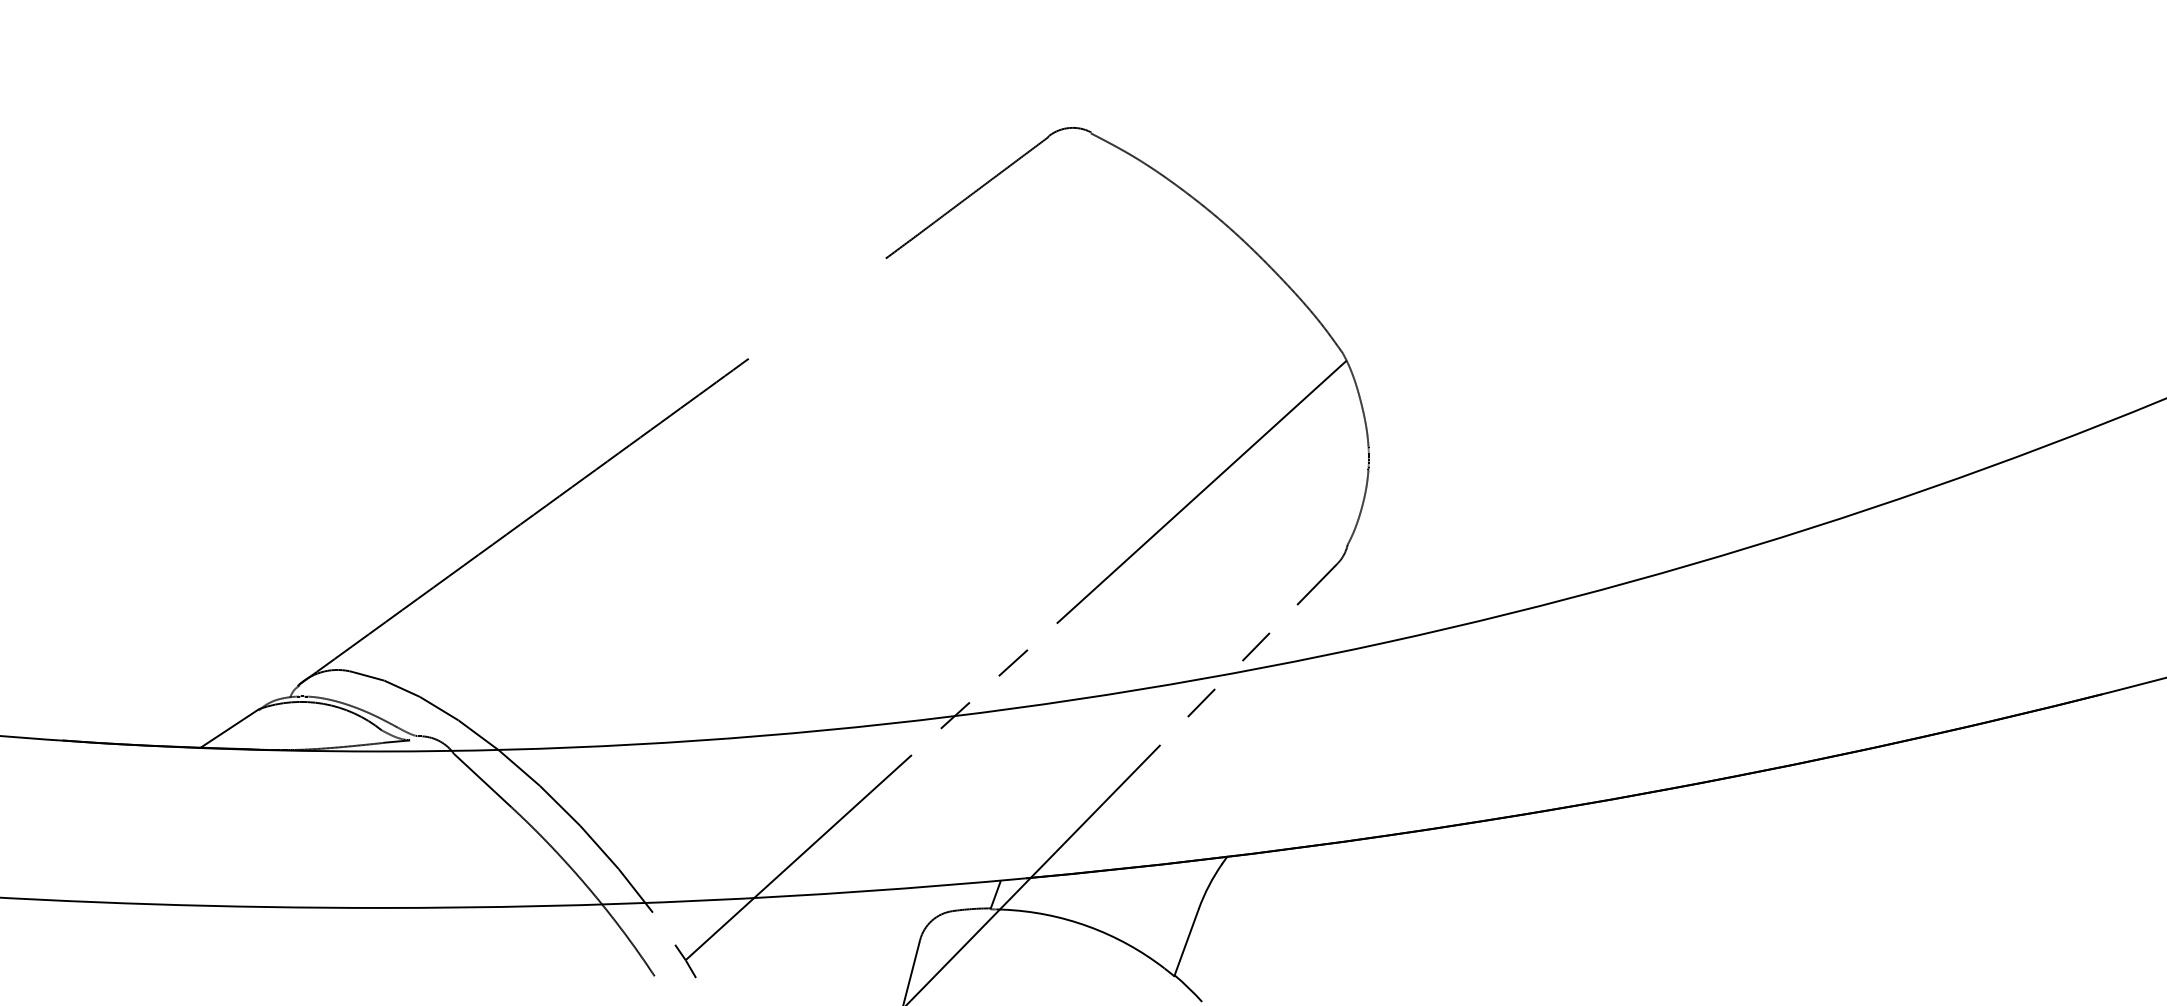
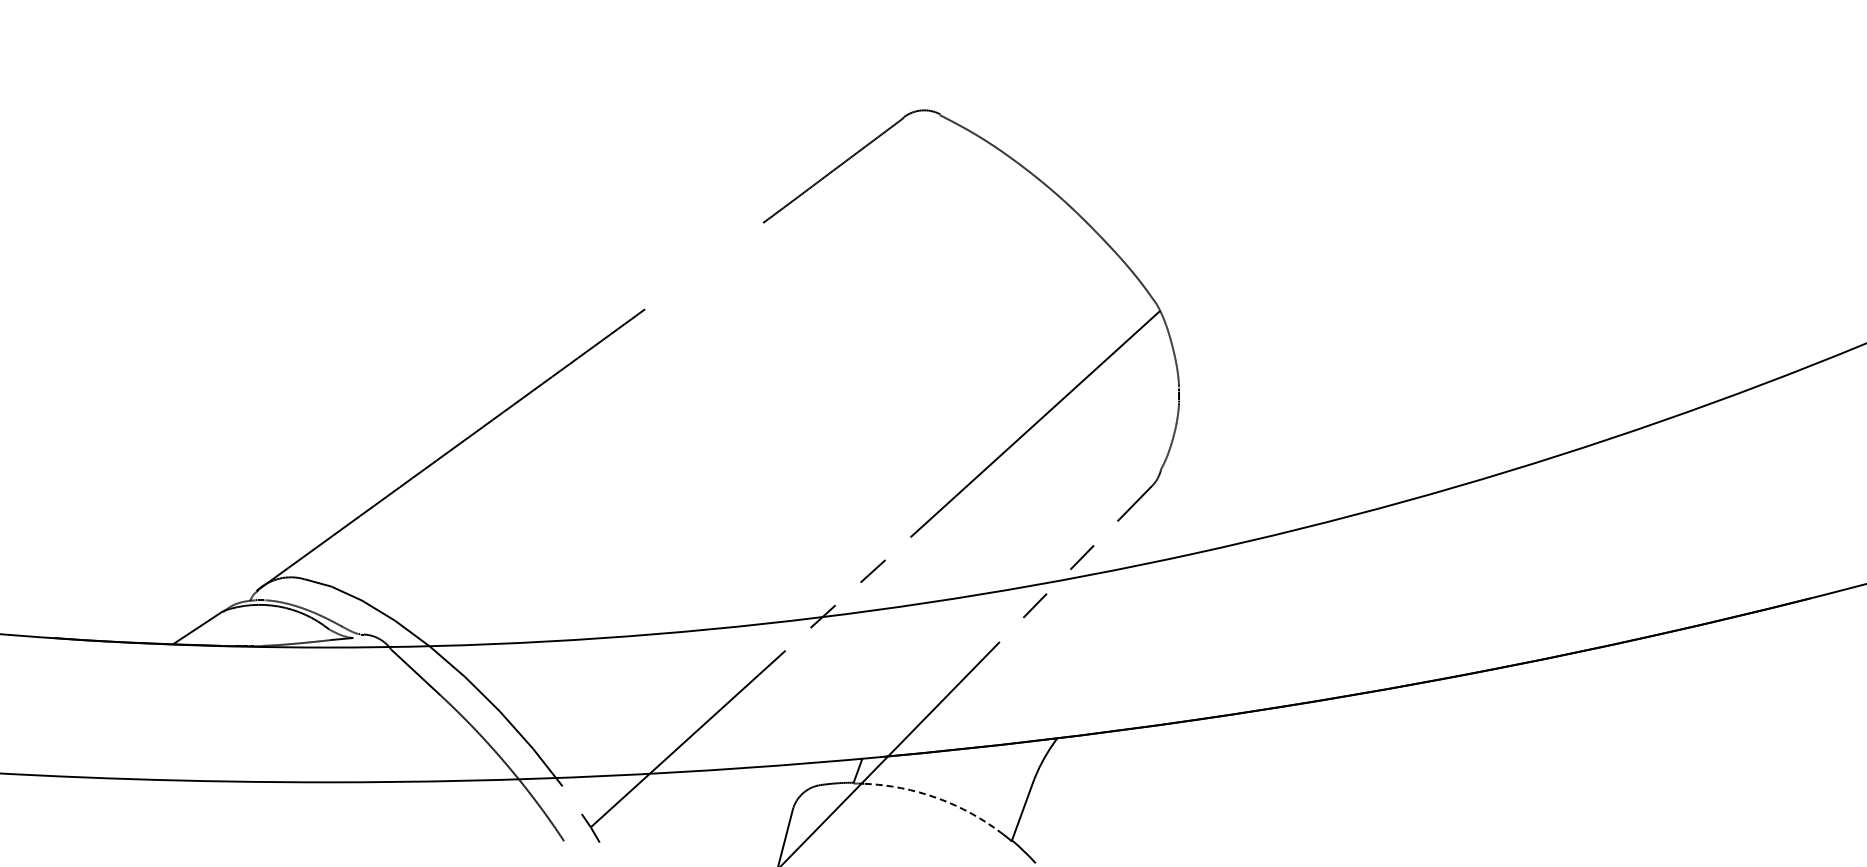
arc: (1088, 926) -> (937, 798), solid -> dashed

